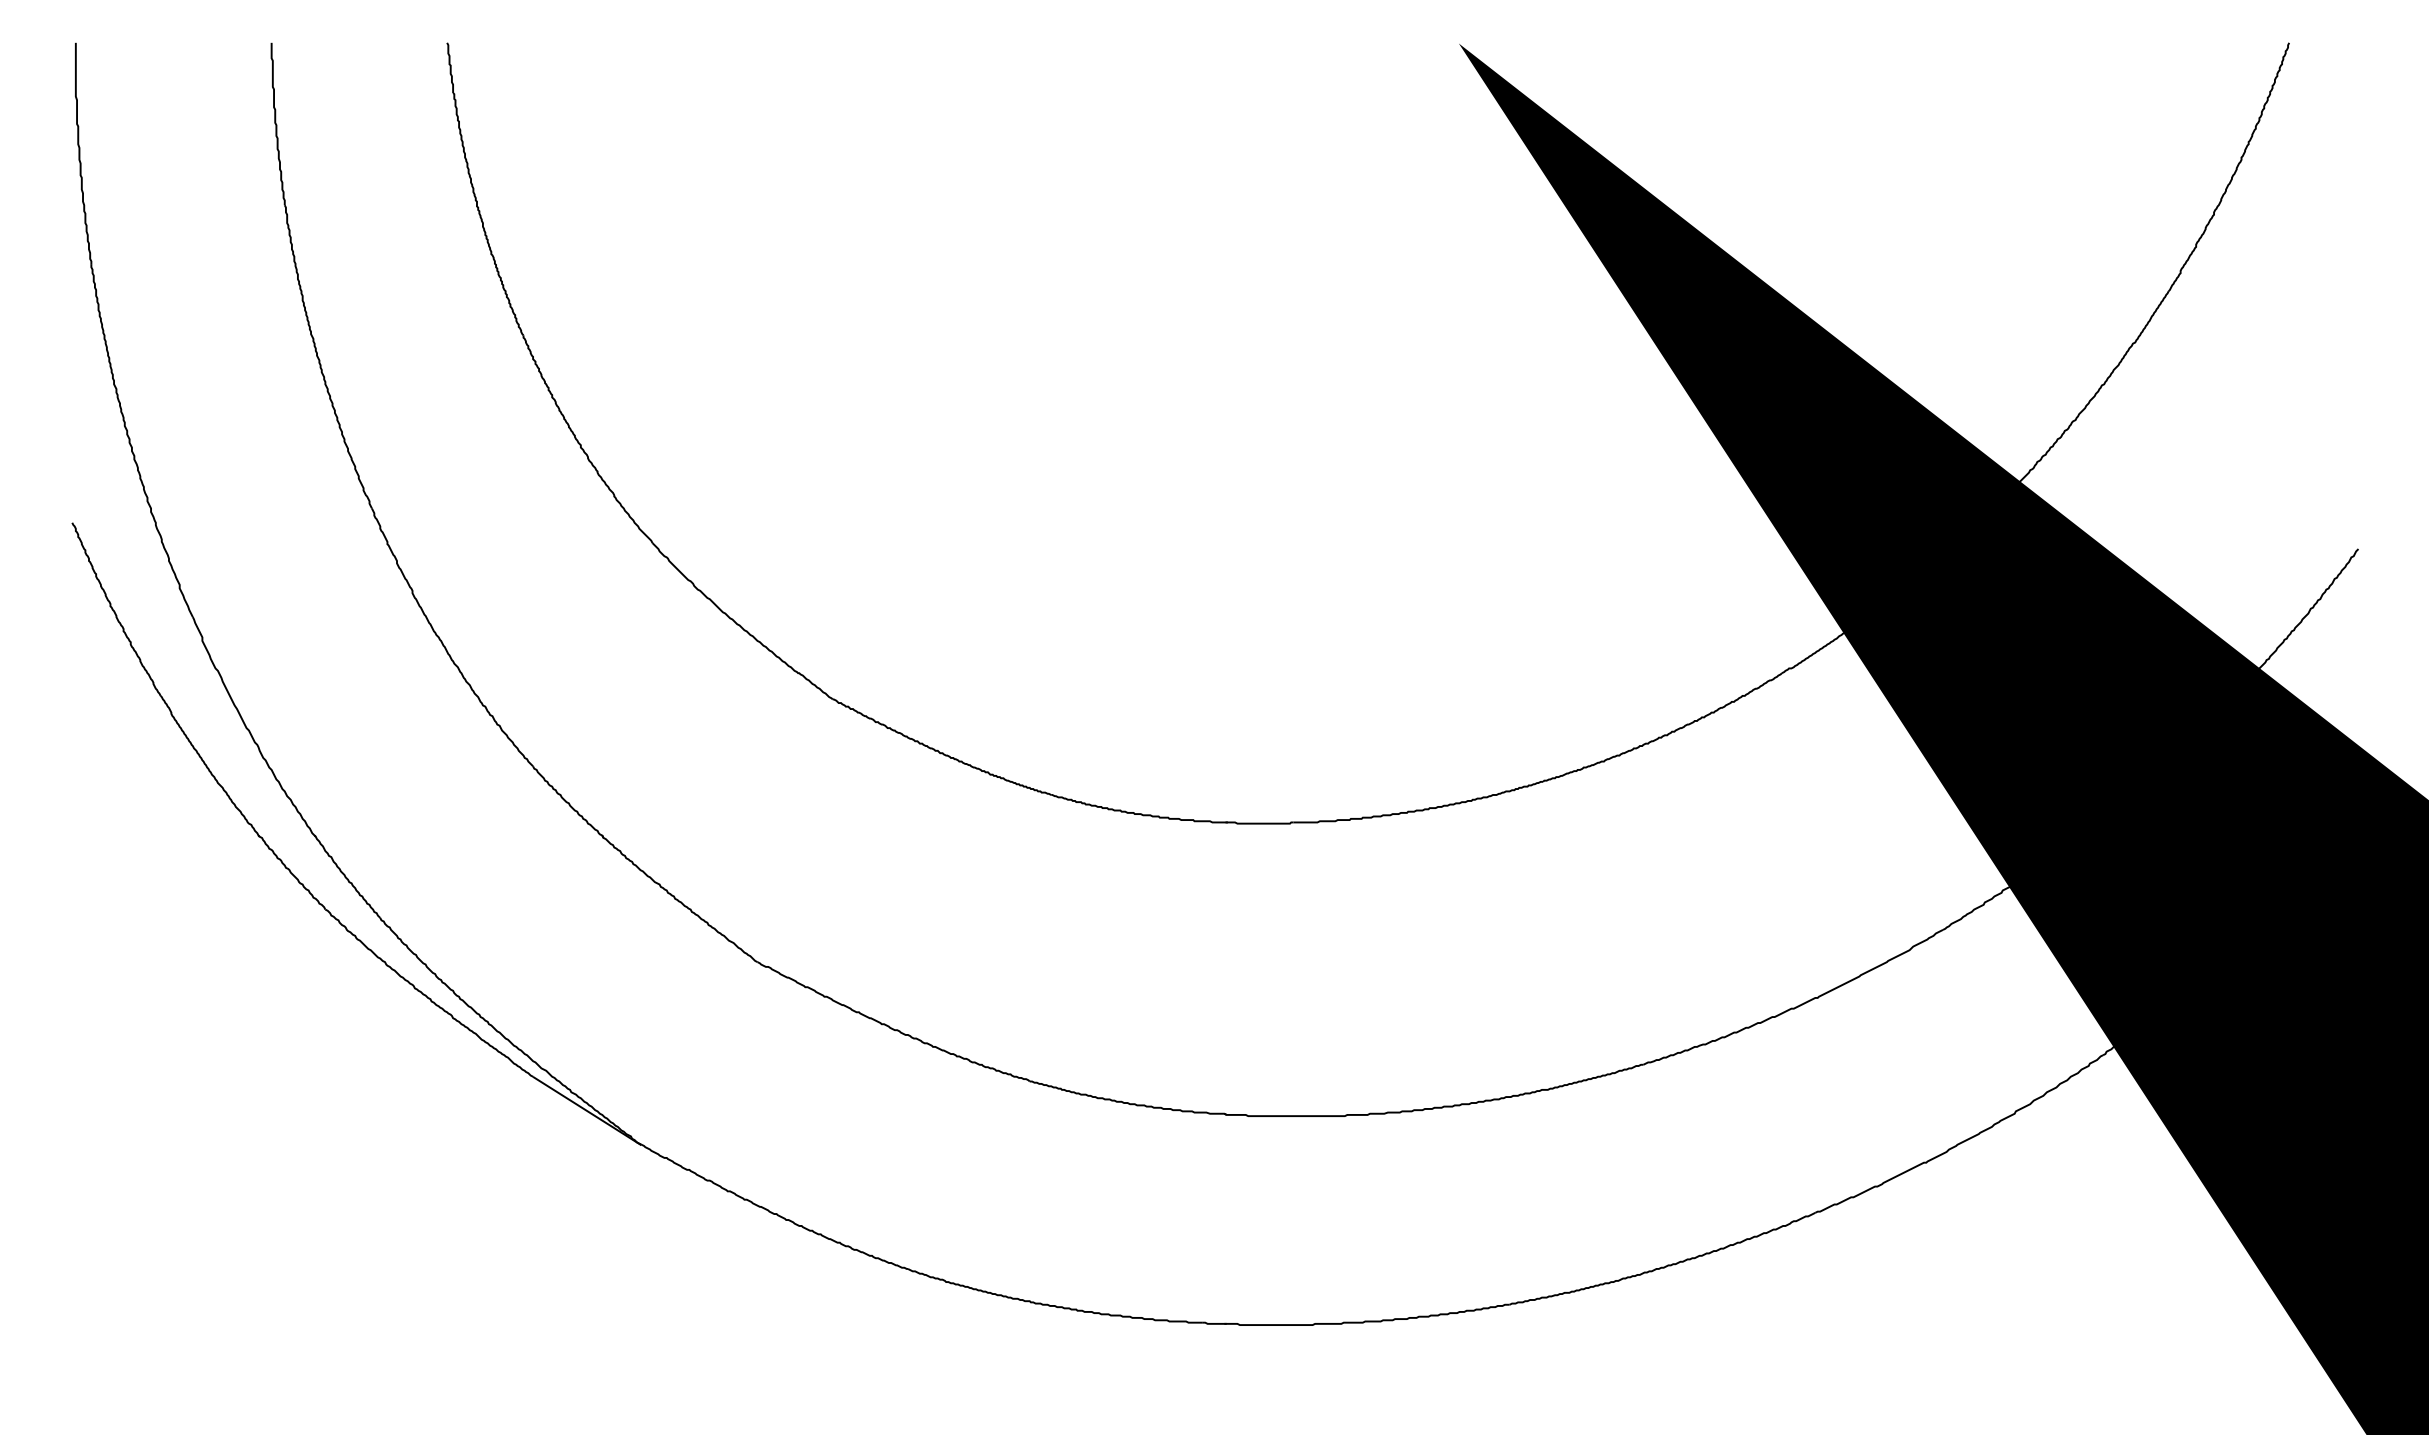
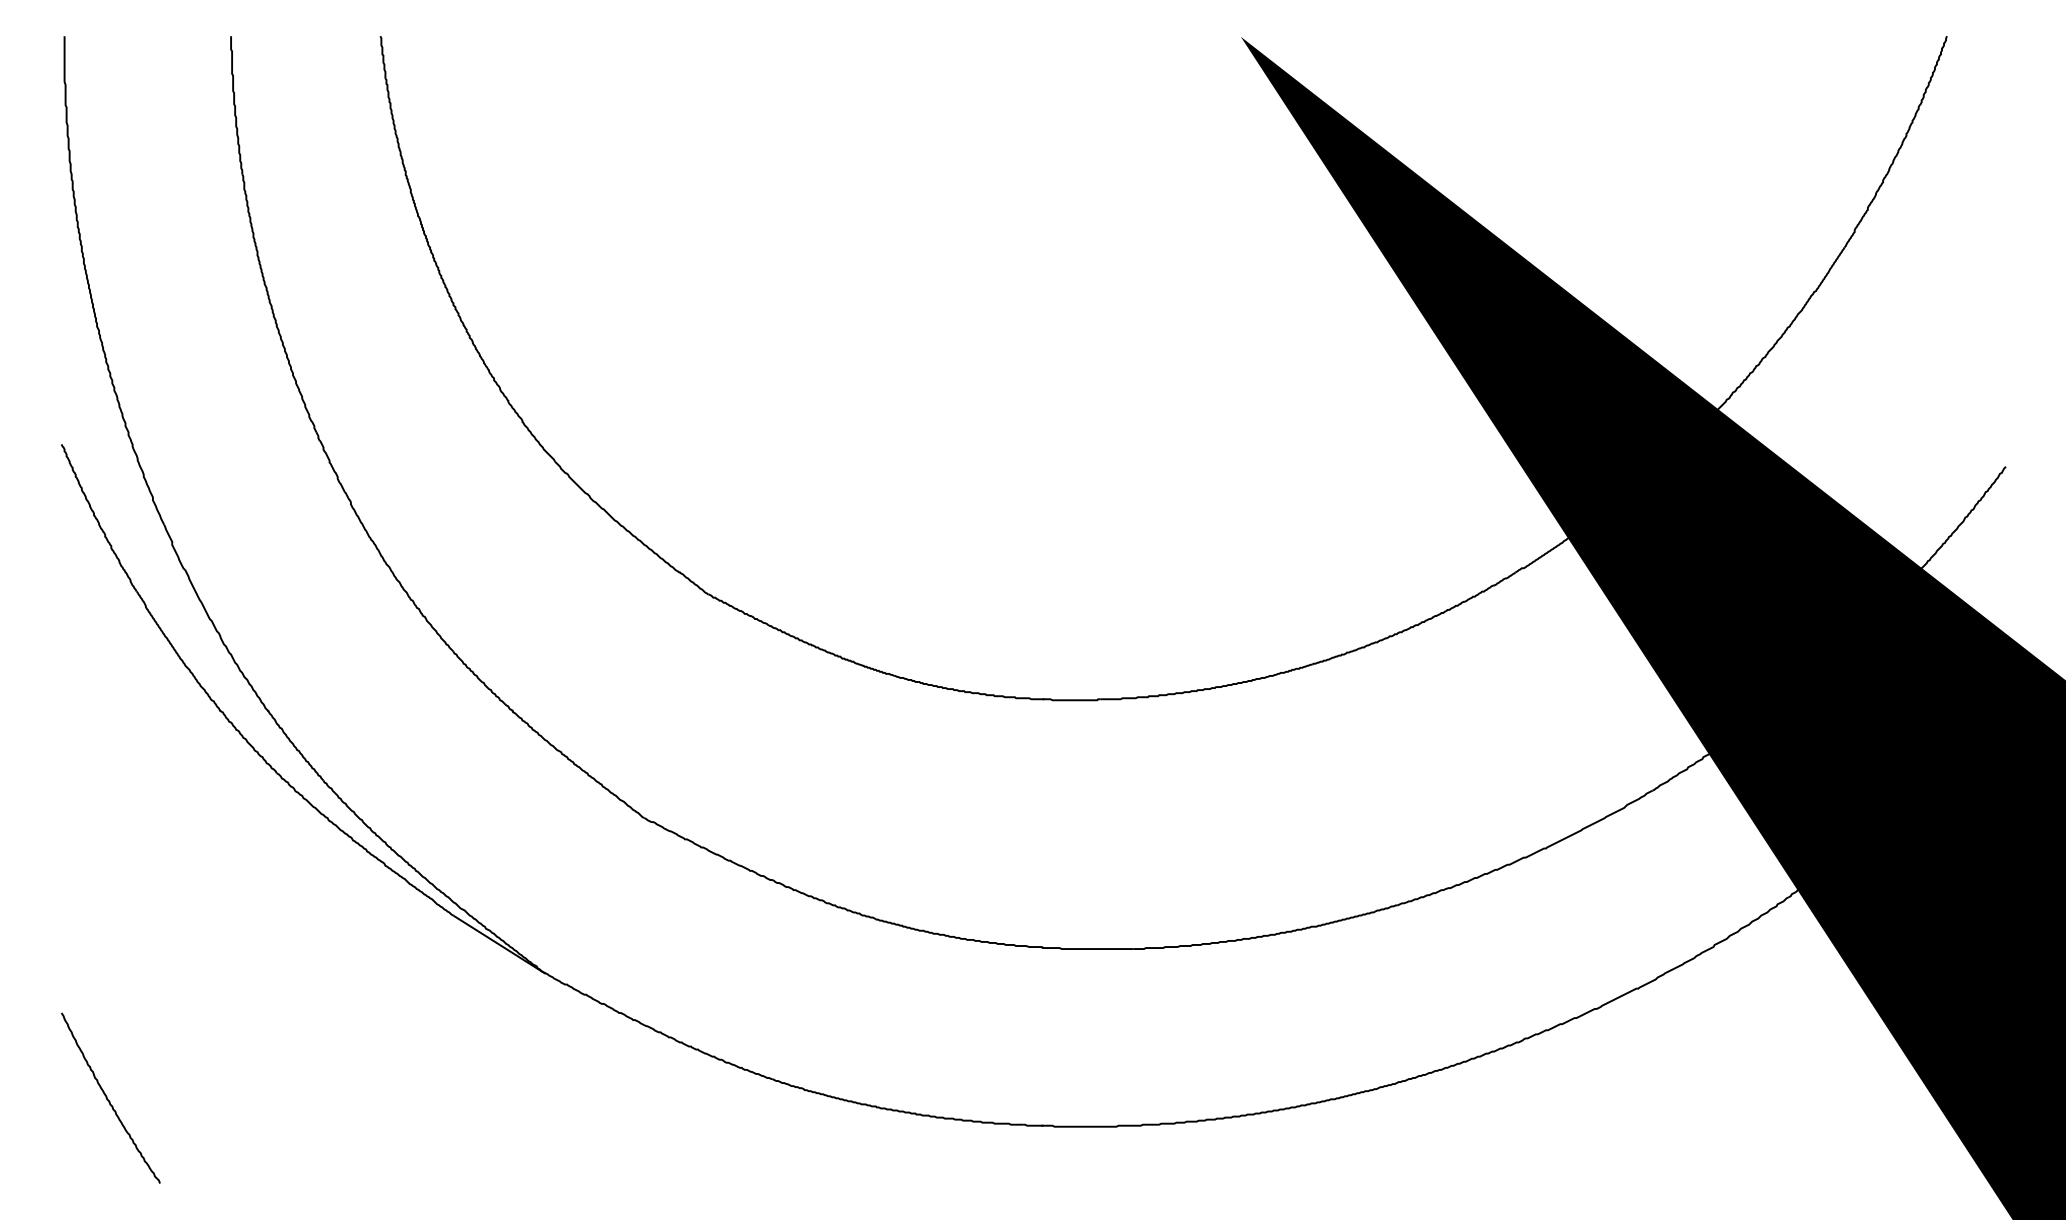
curve: (127, 1292) -> (108, 1099), added

